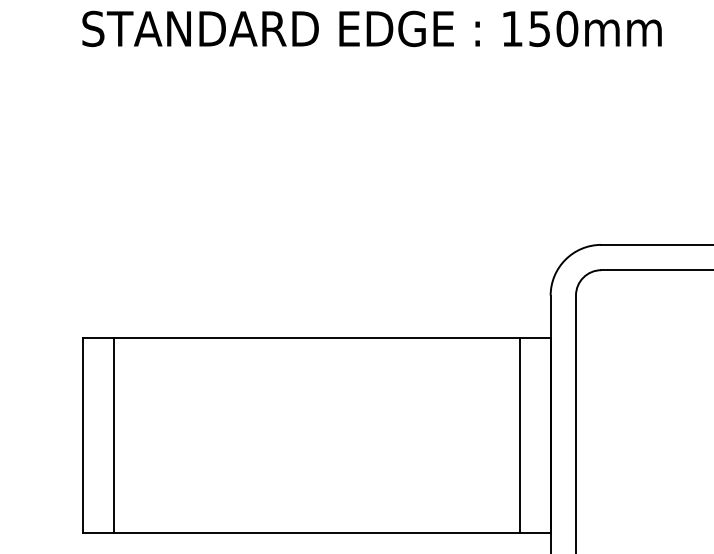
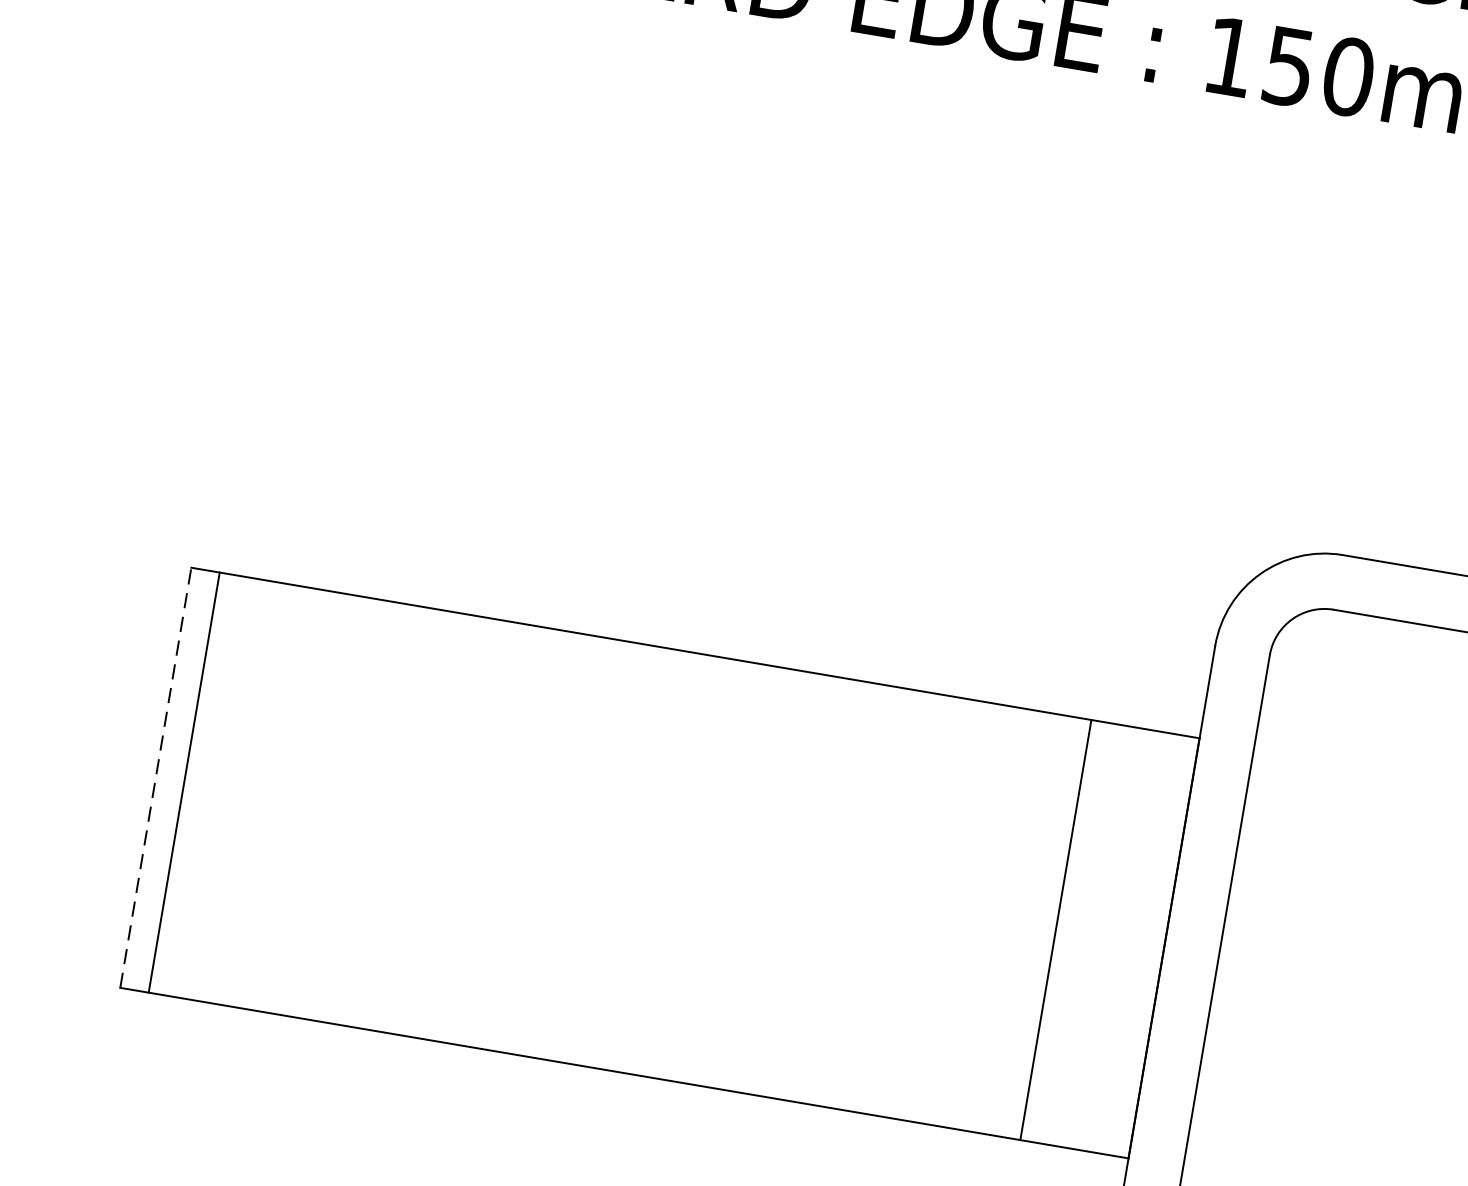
line: (83, 435) -> (156, 777), solid -> dashed
line: (114, 435) -> (184, 782), moved
line: (519, 435) -> (1055, 929), moved

